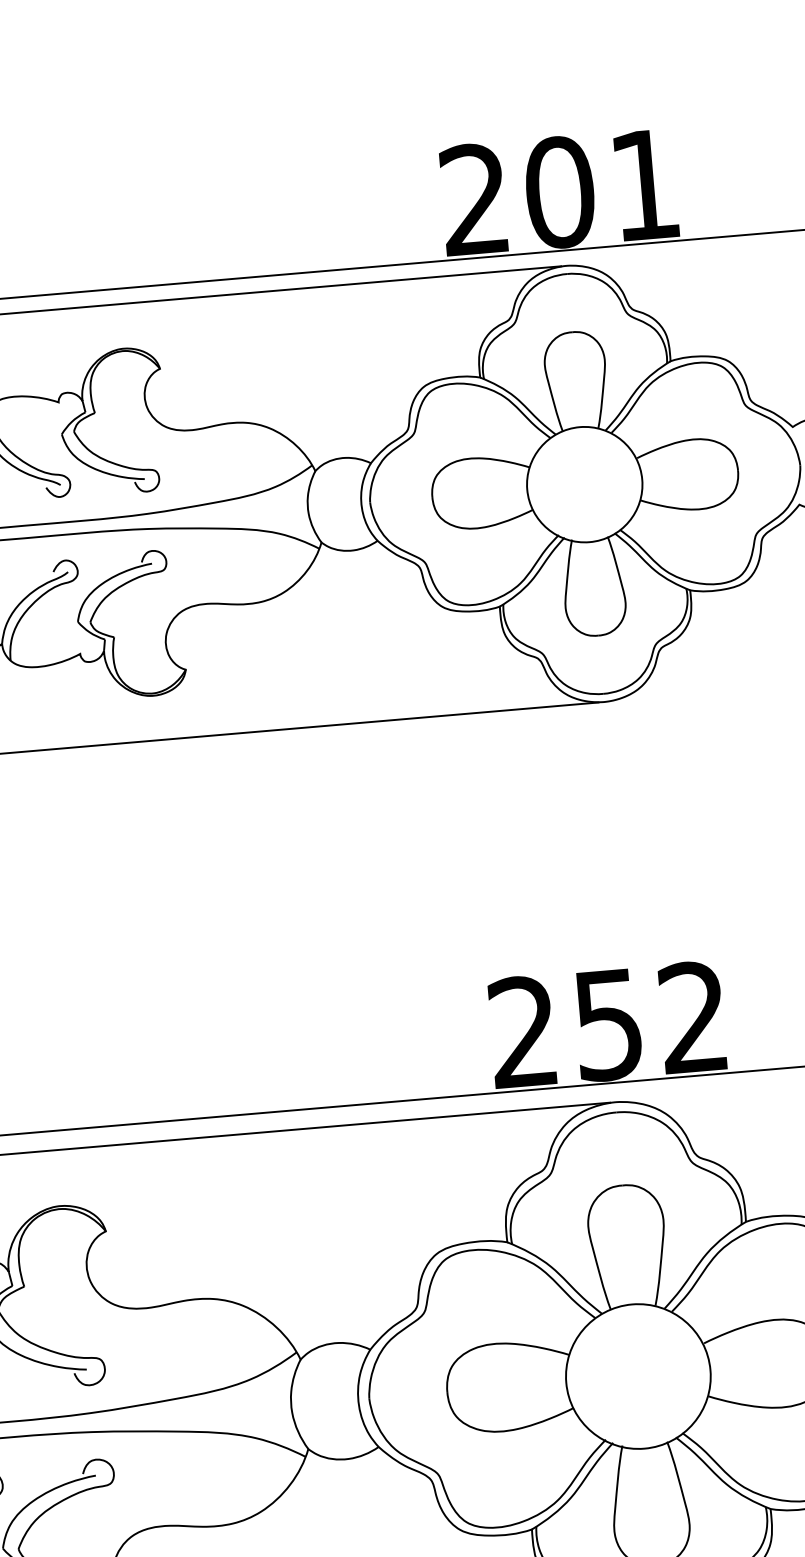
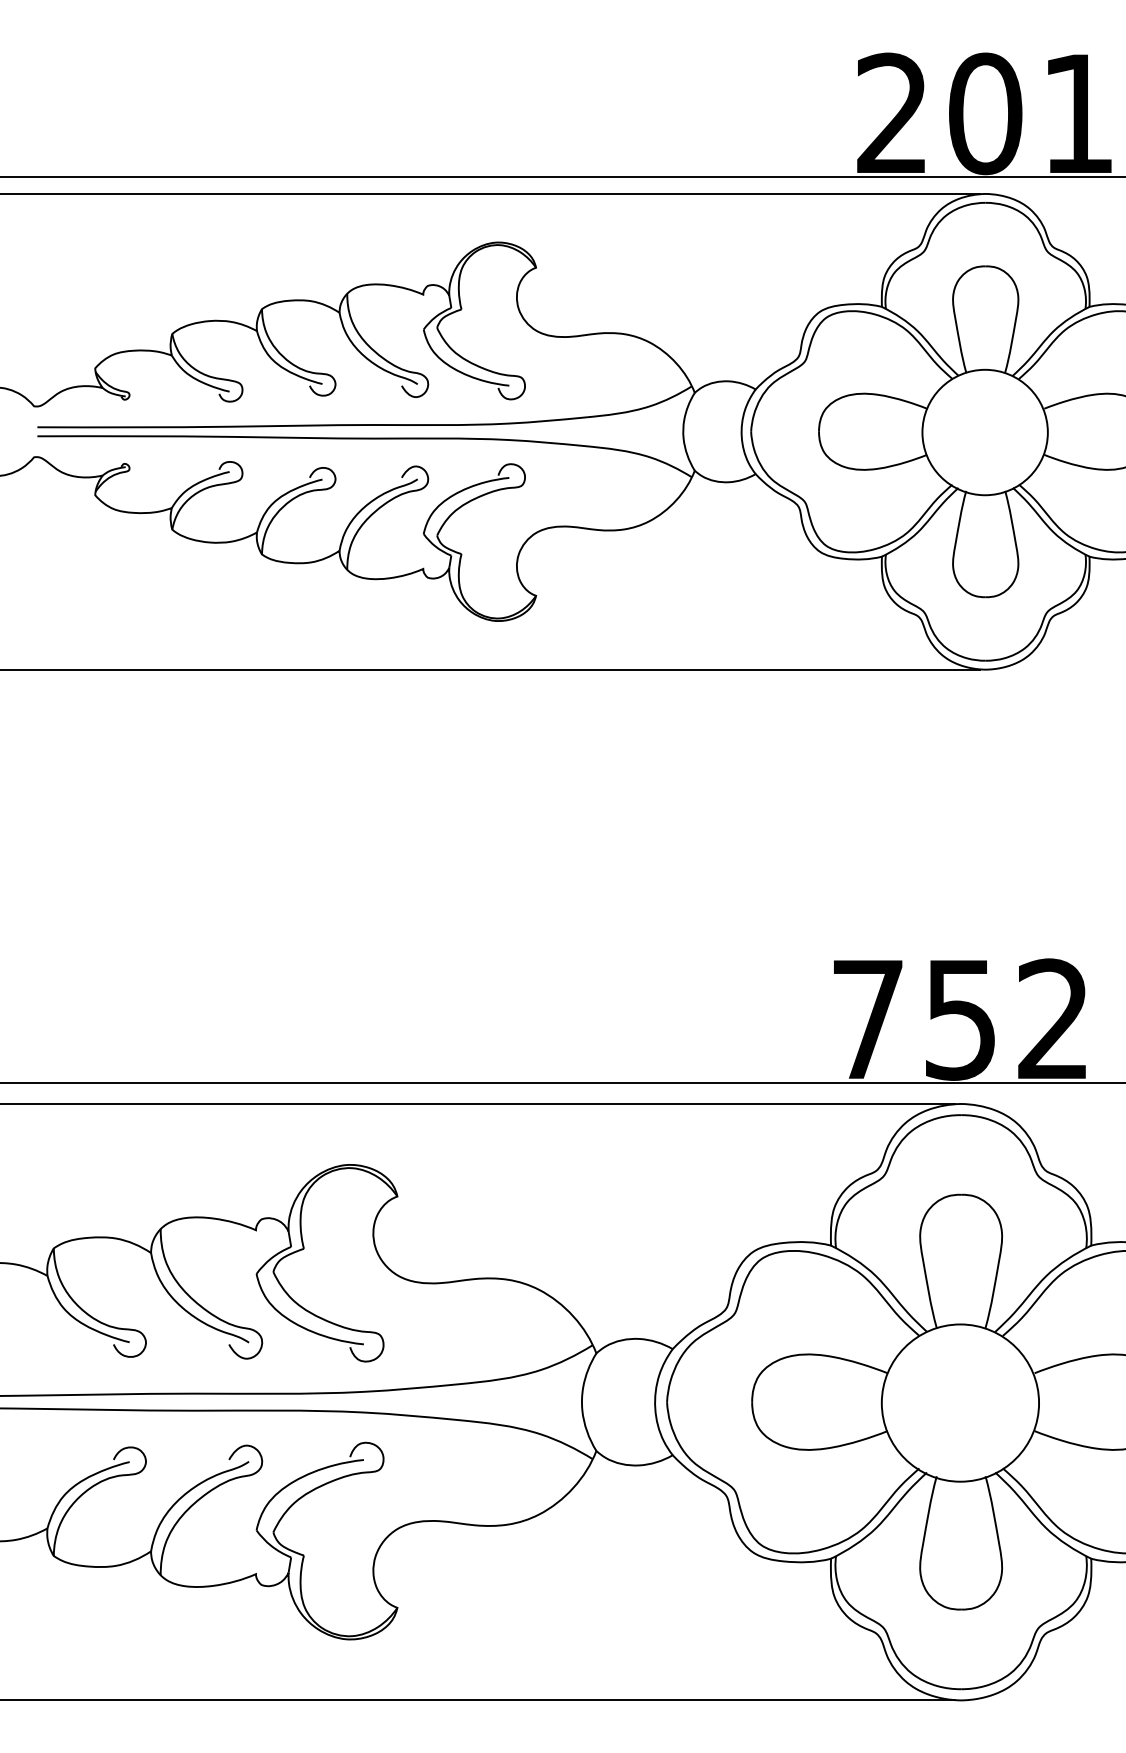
text: (522, 1031) -> (867, 1018), 252 -> 752

